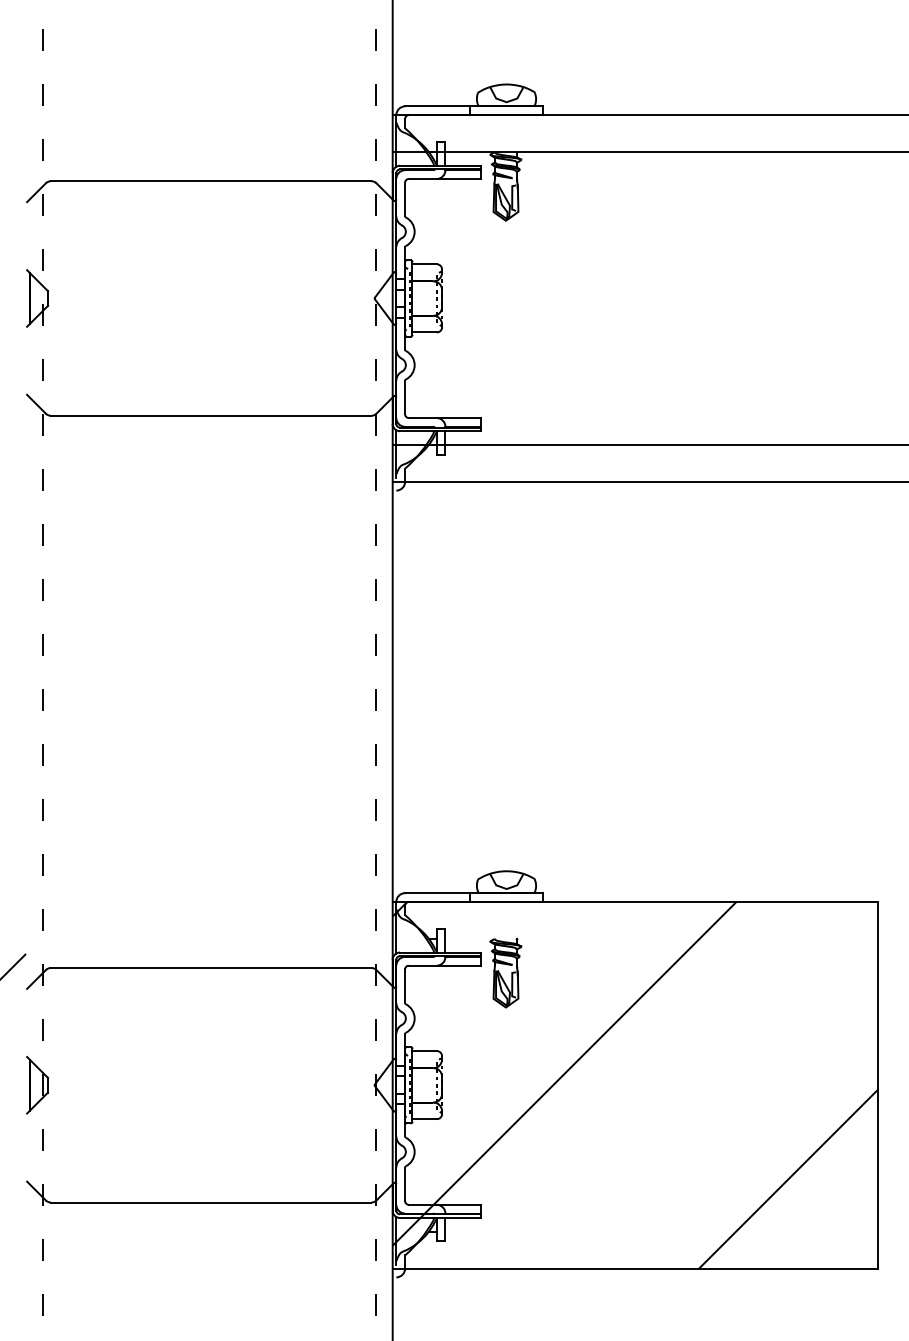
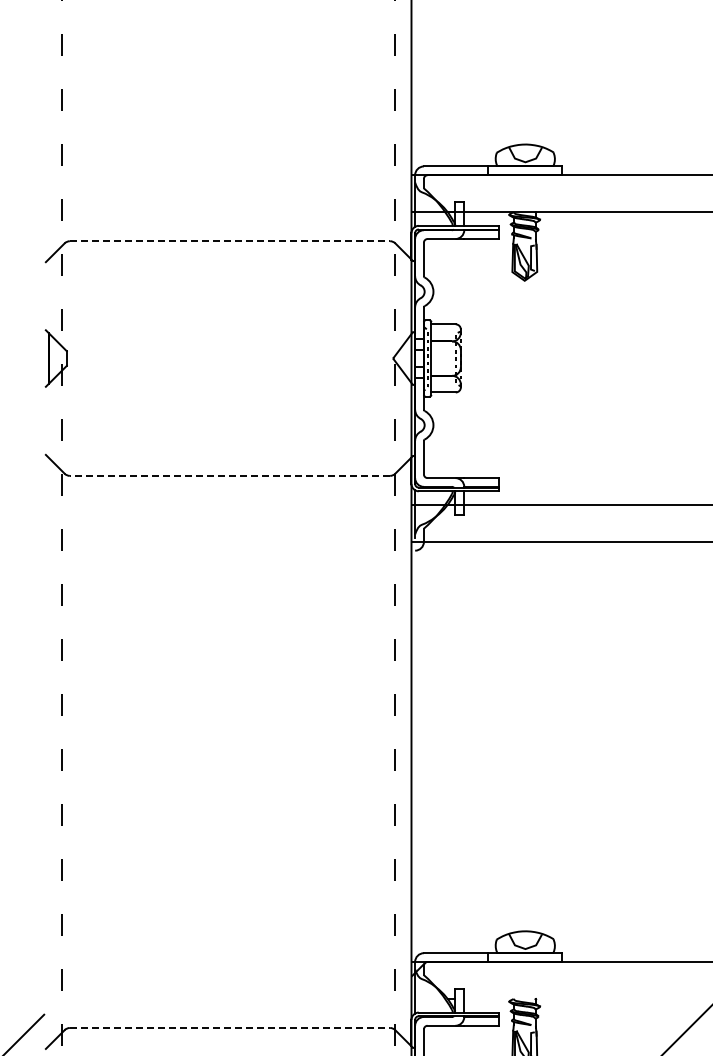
line: (211, 181) -> (230, 241), solid -> dashed
line: (210, 415) -> (229, 475), solid -> dashed
line: (211, 967) -> (230, 1027), solid -> dashed

